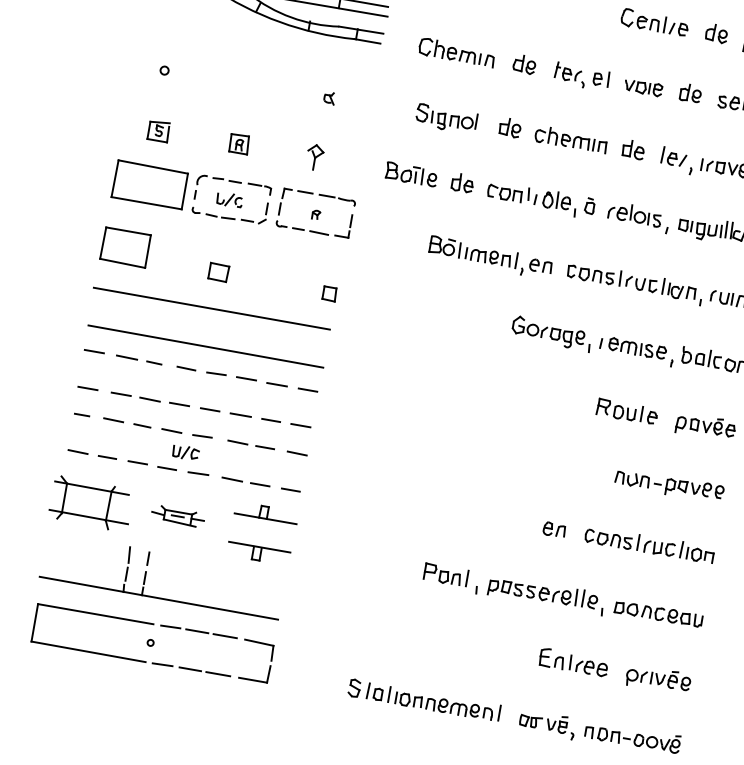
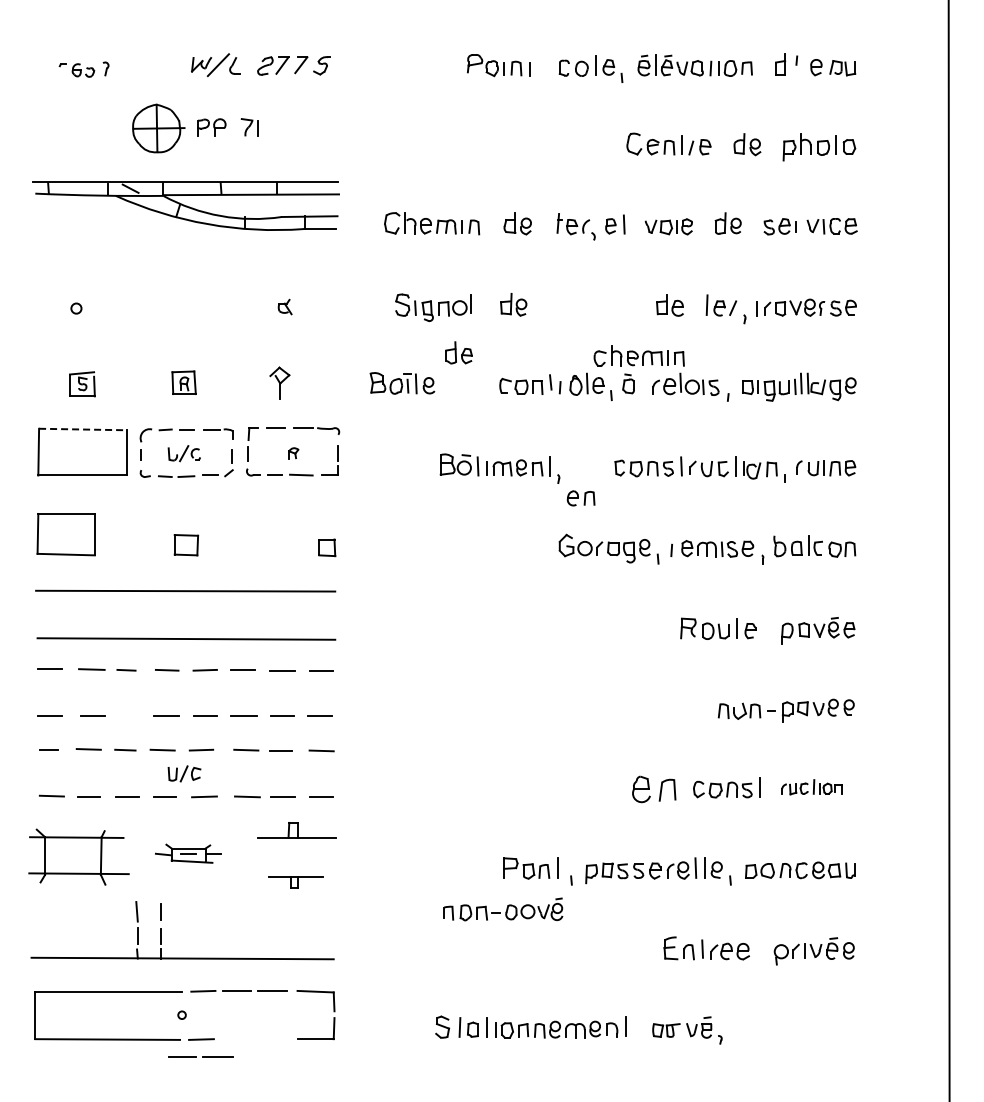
part: (570, 138) -> (638, 355), moved
line: (153, 167) -> (83, 429), solid -> dashed
part: (462, 182) -> (458, 352), moved
part: (540, 266) -> (580, 498), moved
line: (149, 398) -> (128, 715), removed
part: (554, 529) -> (654, 789), size x1.6
part: (678, 549) -> (811, 787), size x0.7
part: (258, 553) -> (295, 882), size x0.7
line: (206, 671) -> (202, 1056), moved
part: (633, 737) -> (503, 909), moved

